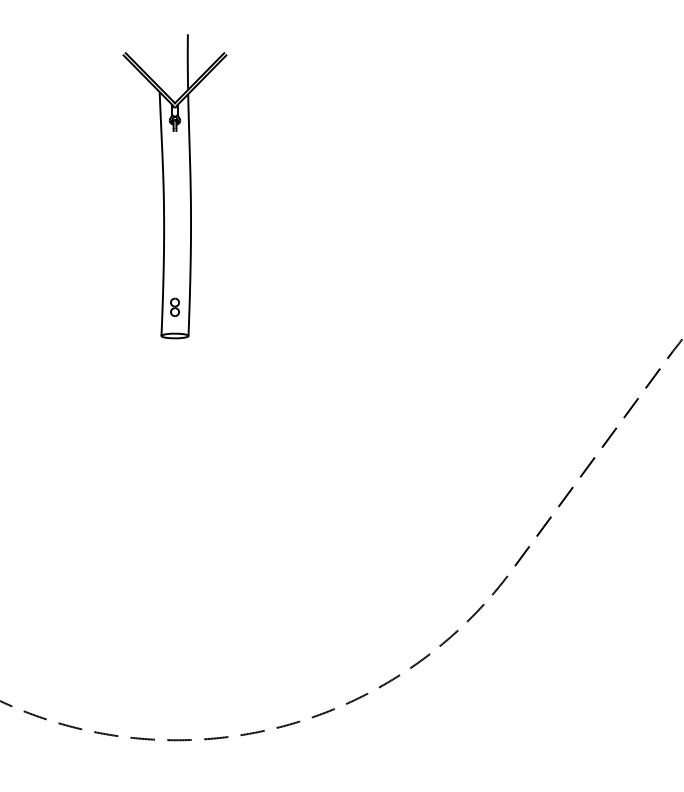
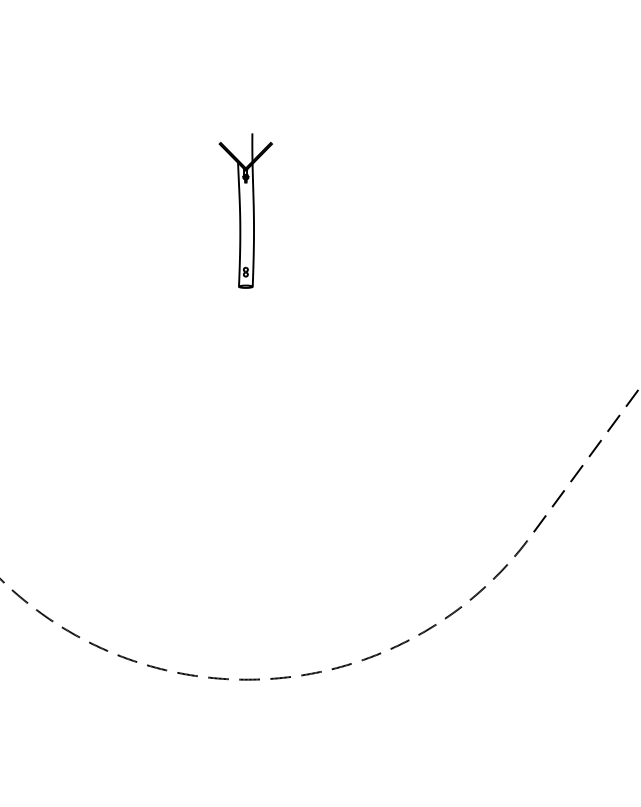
part: (174, 186) -> (245, 210), size x0.6

